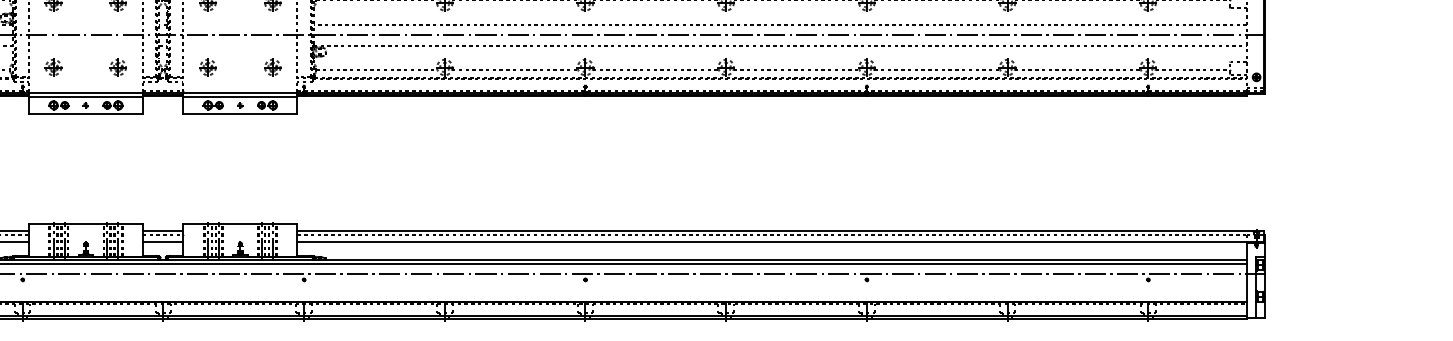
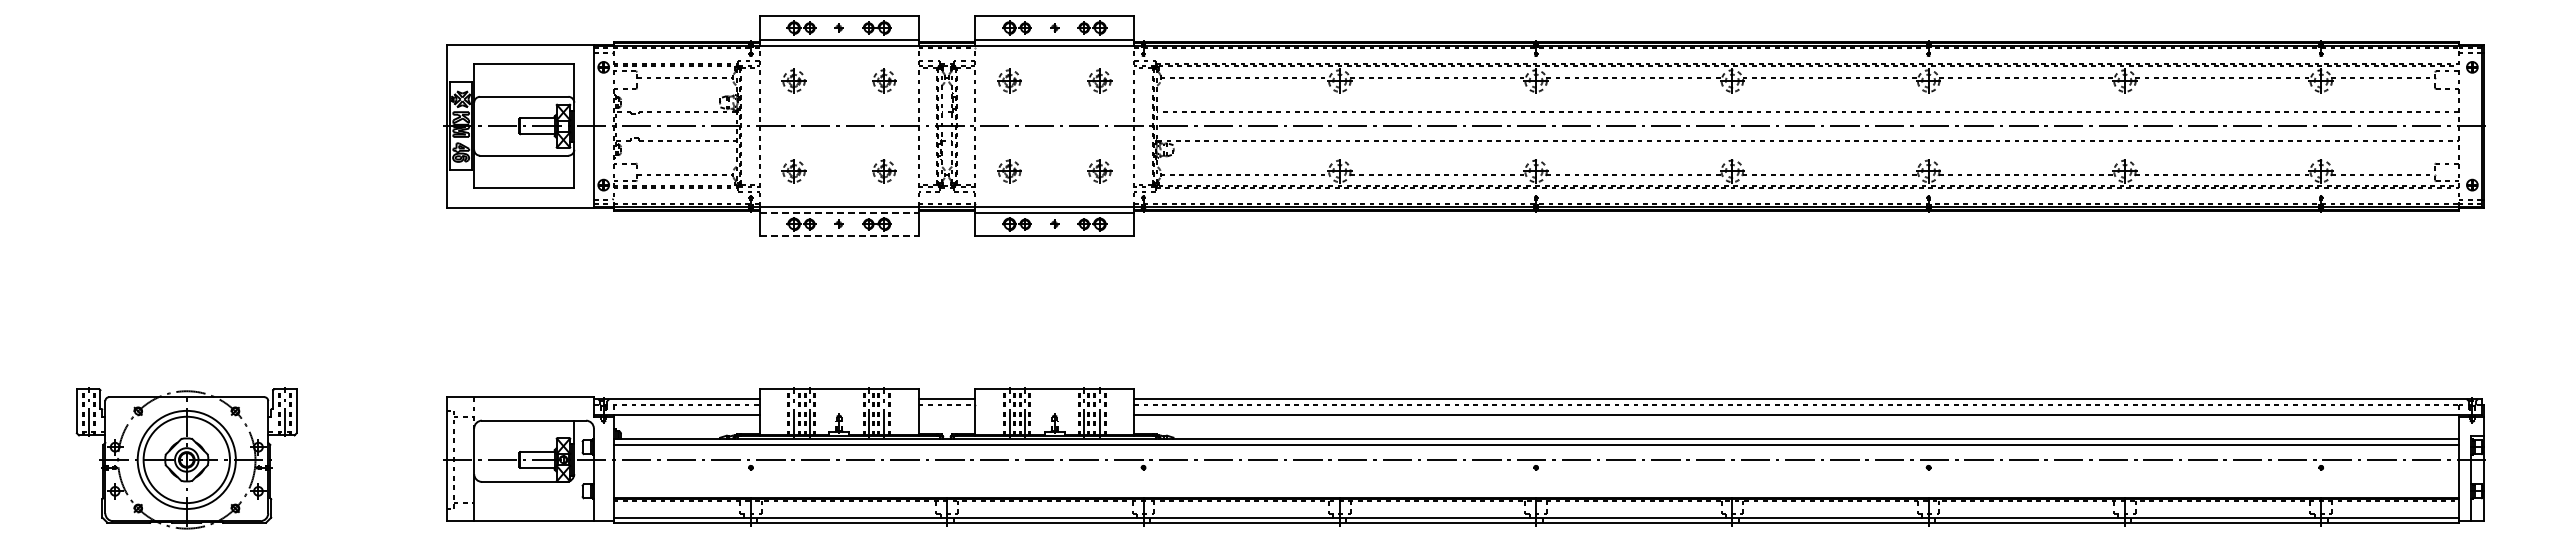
line: (86, 96) -> (839, 212), solid -> dashed
line: (86, 114) -> (839, 236), solid -> dashed
line: (162, 241) -> (946, 414), removed

